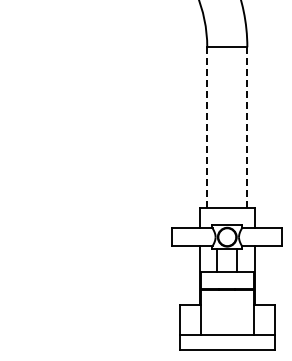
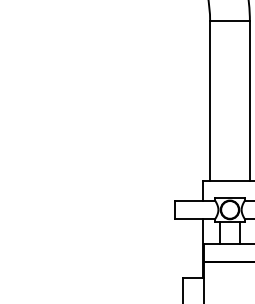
line: (207, 127) -> (210, 101), dashed -> solid
line: (247, 127) -> (250, 101), dashed -> solid

